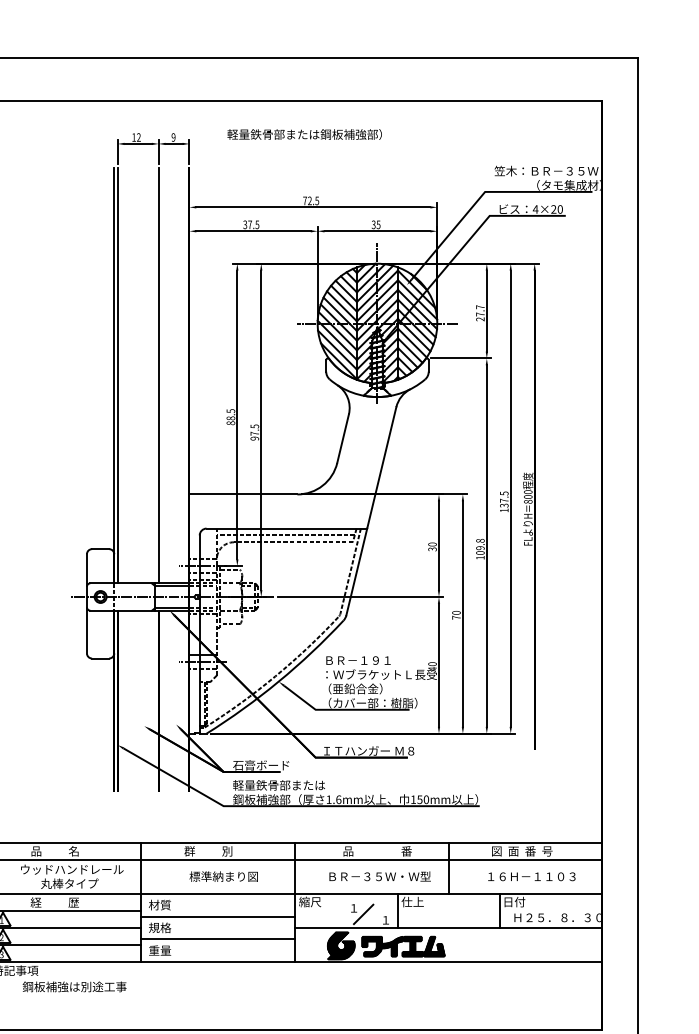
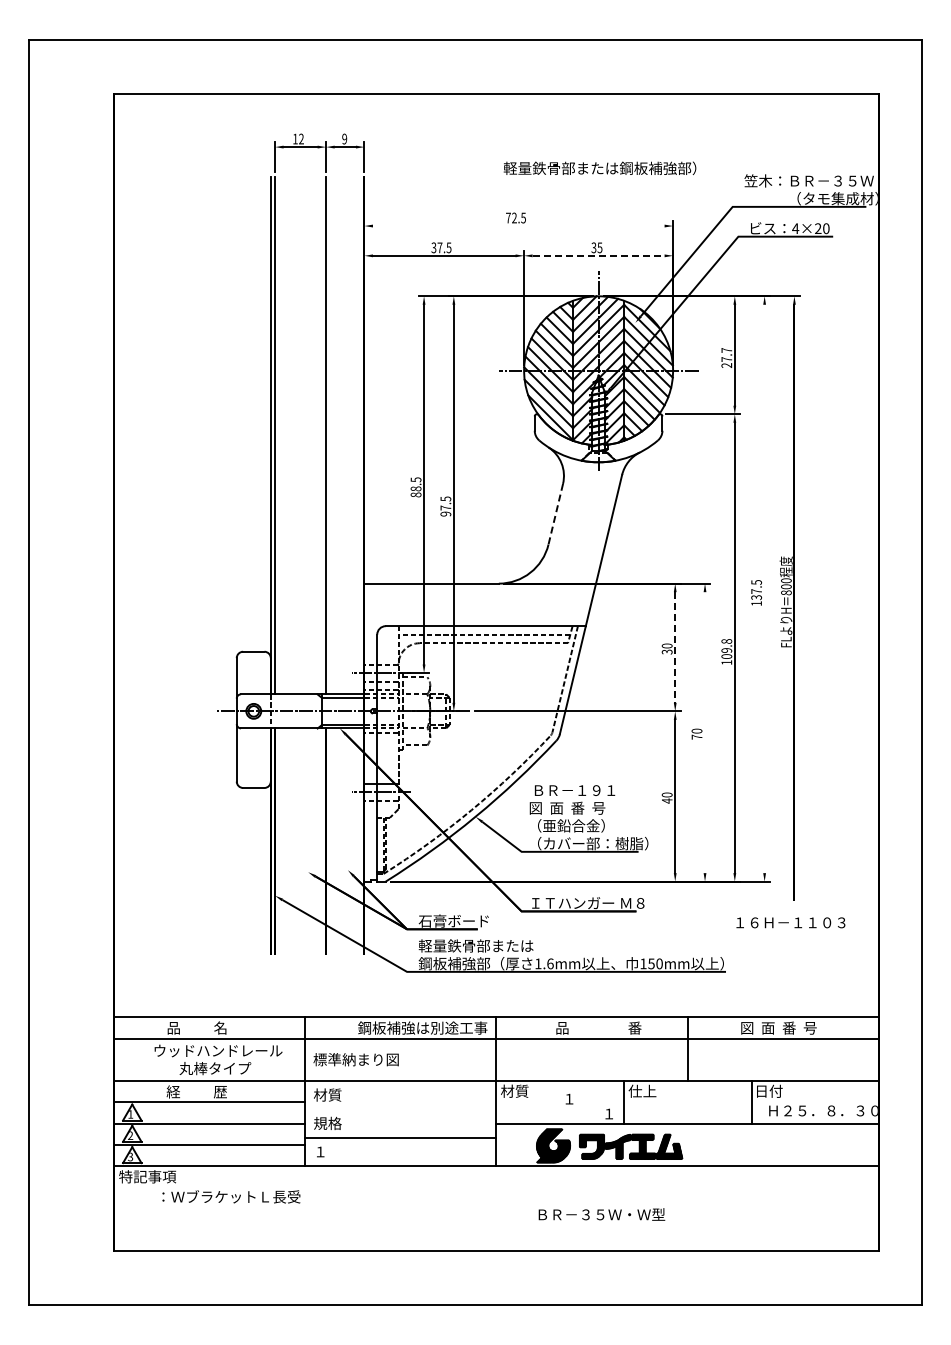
text: (304, 133) -> (599, 167), moved
line: (313, 207) -> (518, 226), removed
line: (377, 230) -> (598, 255), solid -> dashed
line: (342, 438) -> (555, 514), solid -> dashed
line: (510, 498) -> (764, 588), removed
line: (439, 546) -> (675, 648), solid -> dashed
line: (463, 613) -> (705, 732), removed
text: (378, 674) -> (600, 807), ：ＷブラケットＬ長受 -> 図  面  番  号
text: (236, 850) -> (422, 1027), 群          別 -> 鋼板補強は別途工事
text: (223, 876) -> (355, 1059), moved
text: (379, 876) -> (601, 1214), moved
text: (531, 876) -> (790, 922), moved
text: (309, 901) -> (514, 1090), 縮尺 -> 材質
line: (363, 914) -> (581, 1106), removed
line: (218, 916) -> (400, 1109), removed
text: (159, 950) -> (327, 1151), 重量 -> １
text: (80, 986) -> (228, 1196), 鋼板補強は別途工事 -> ：ＷブラケットＬ長受

